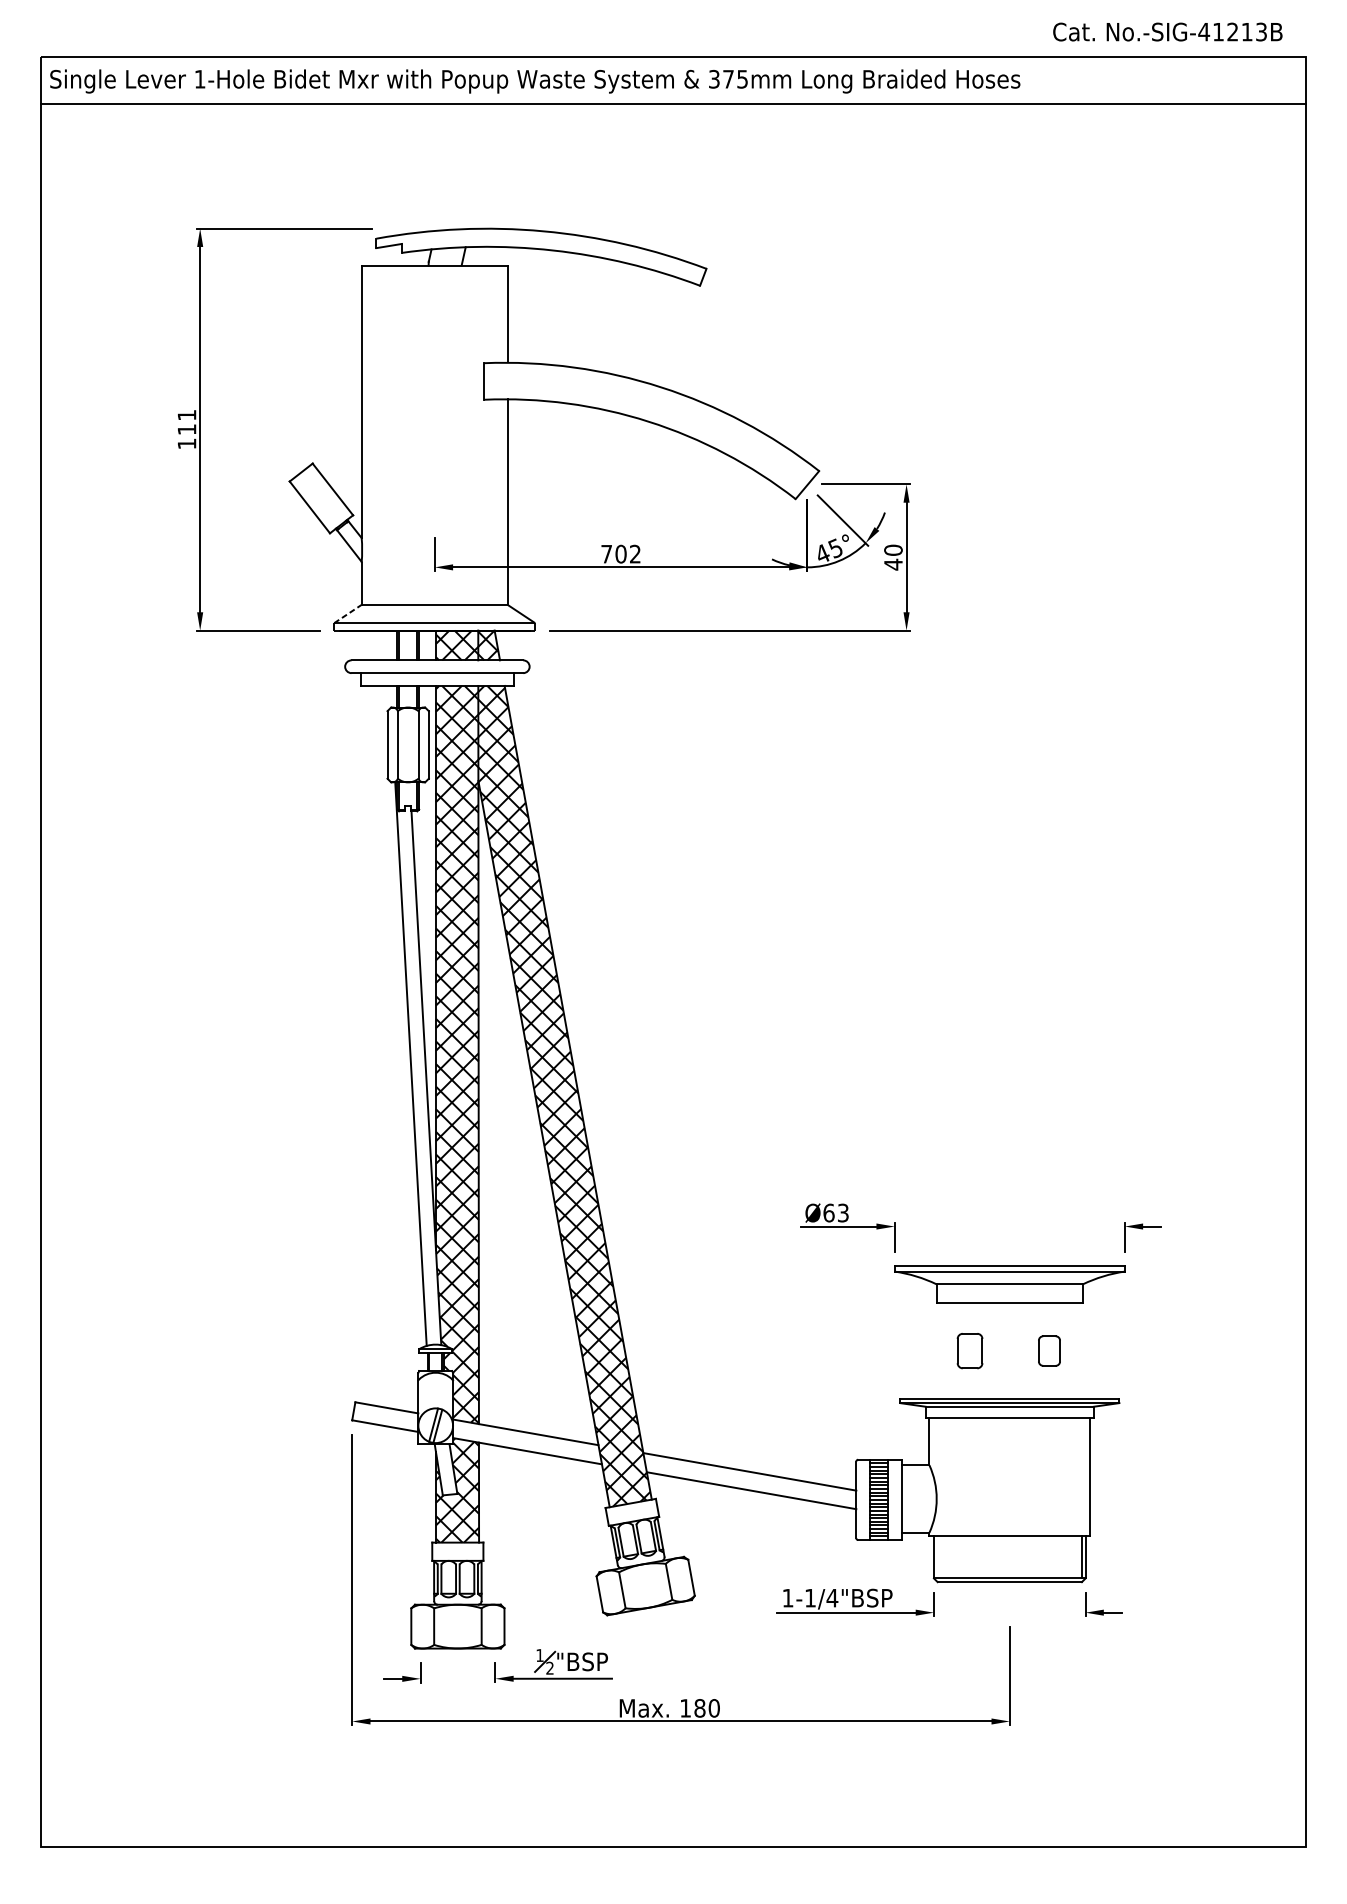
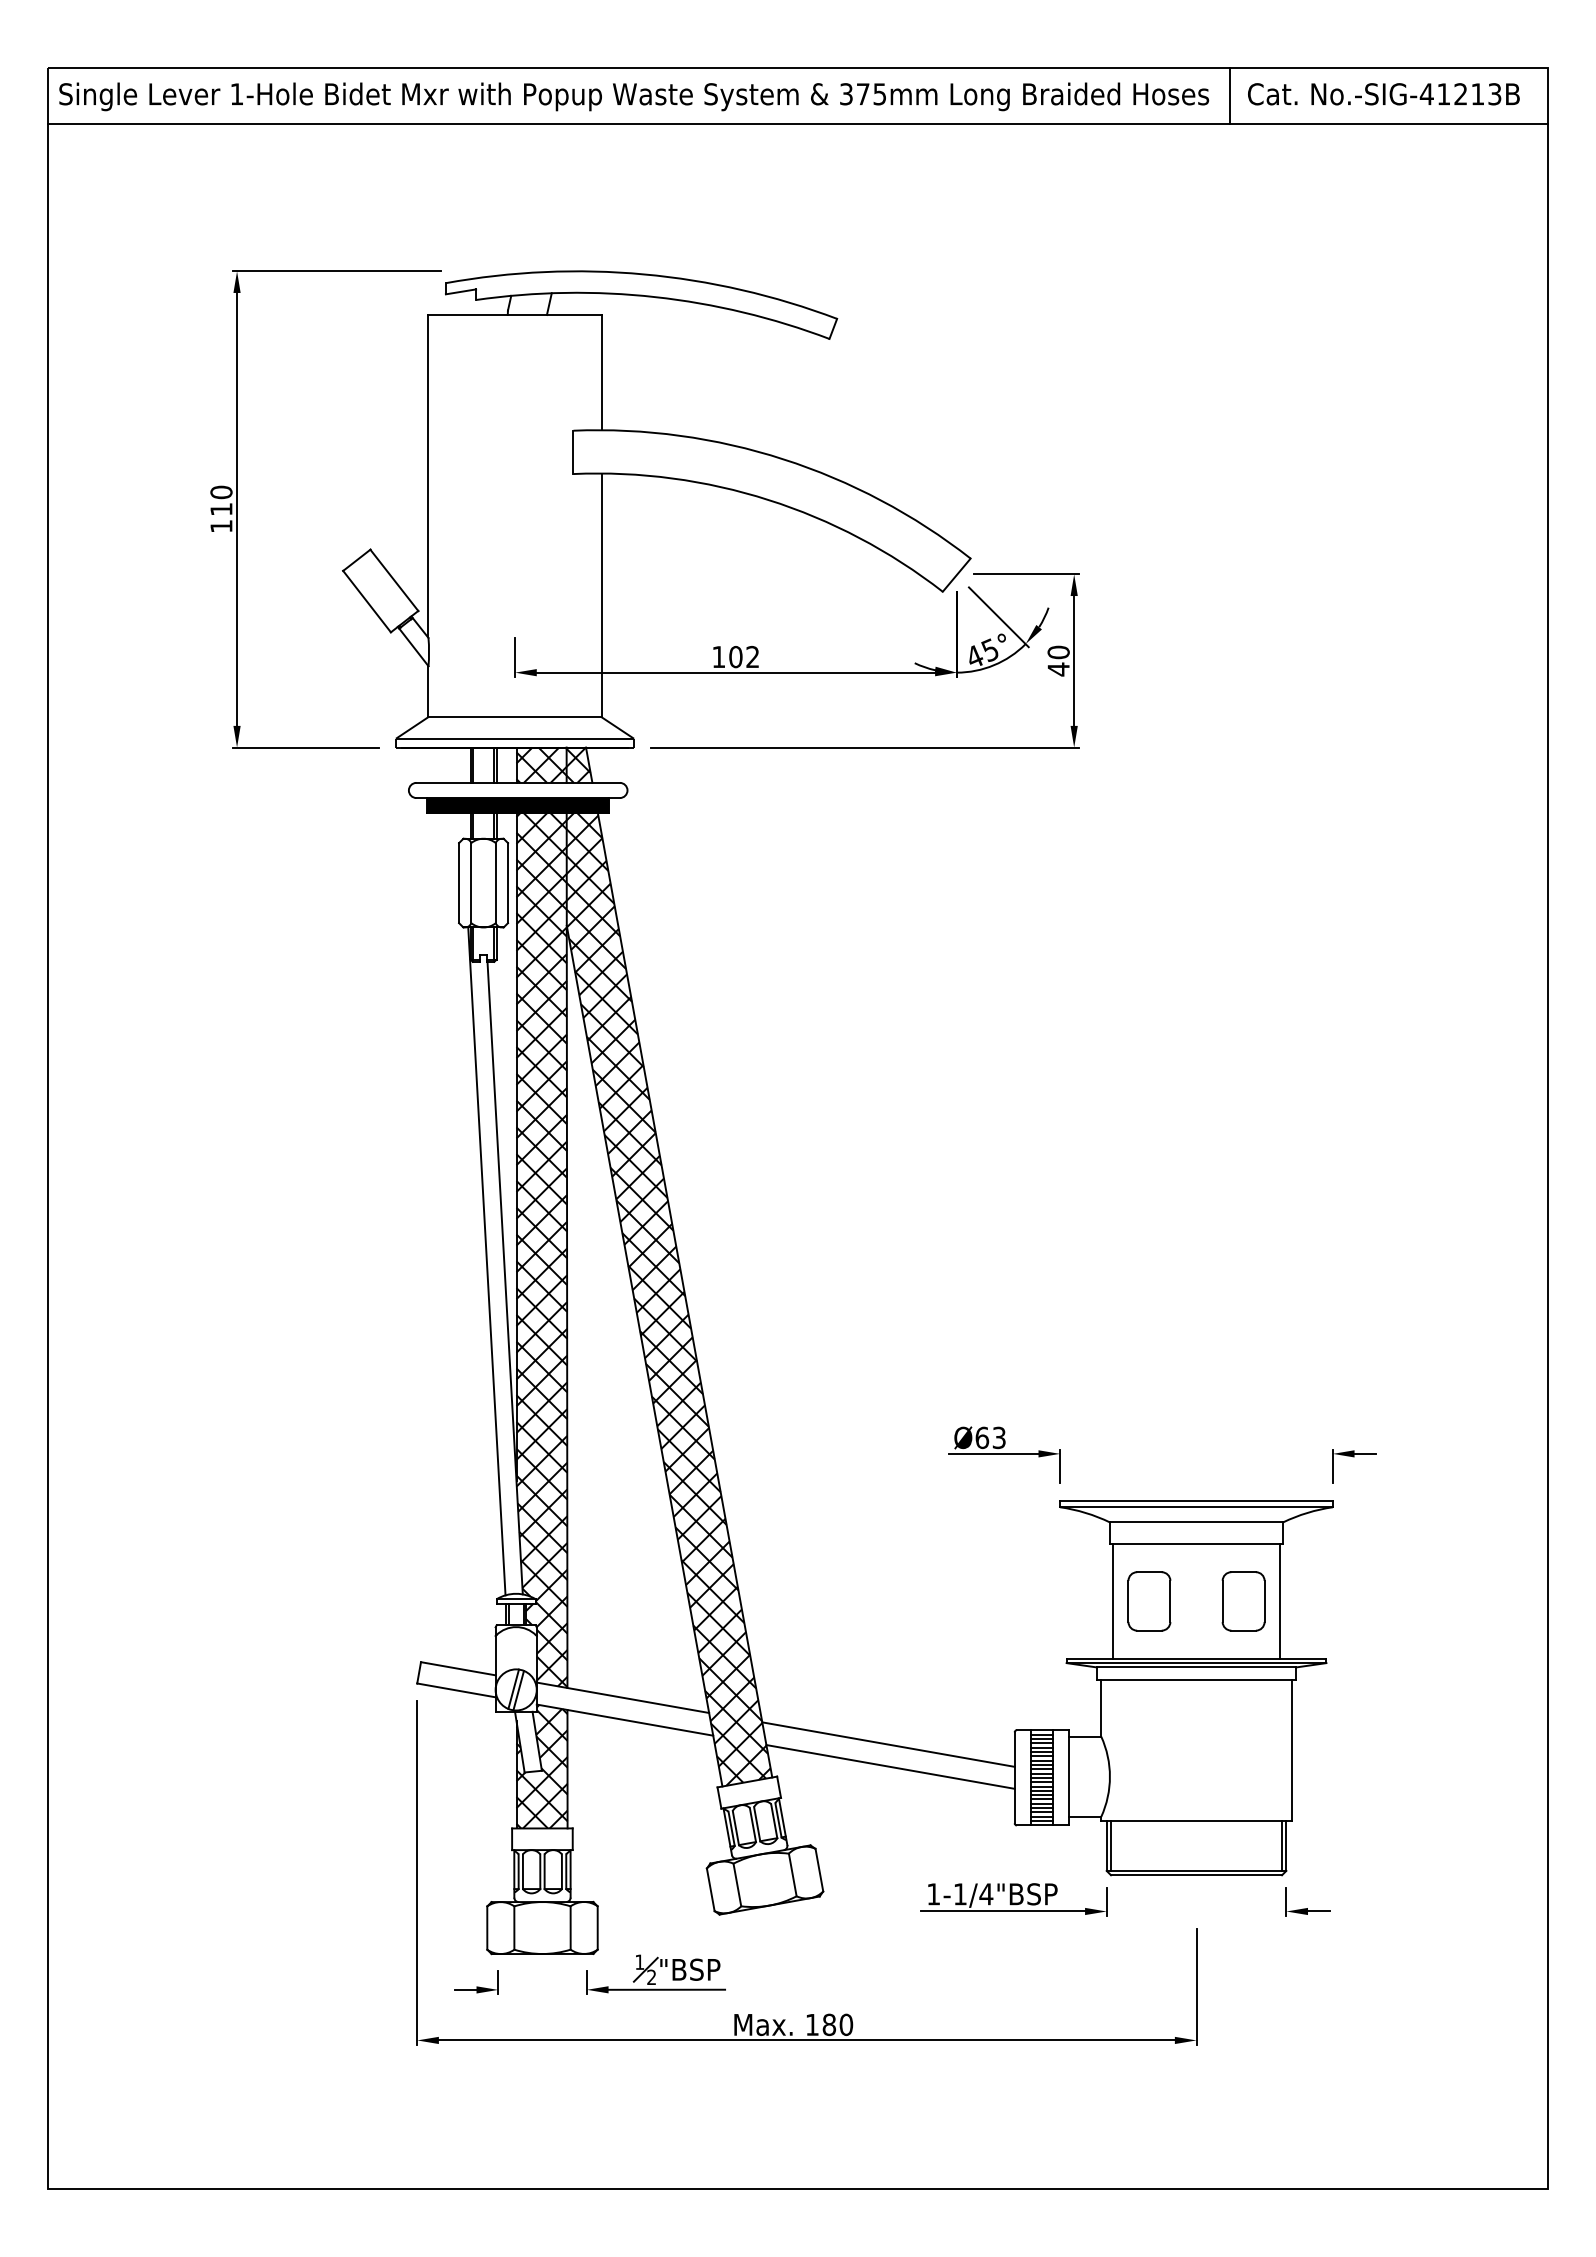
text: (1167, 32) -> (1383, 94), moved
line: (1037, 80) -> (1229, 95), added
text: (187, 415) -> (221, 492), 111 -> 110
text: (606, 553) -> (718, 656), 702 -> 102
line: (348, 613) -> (412, 727), dashed -> solid
hatch: (437, 679) -> (518, 805), added
line: (939, 1351) -> (1113, 1601), added
part: (970, 1351) -> (1149, 1601), size x1.43
part: (1049, 1351) -> (1243, 1601), size x1.67
line: (1079, 1351) -> (1279, 1601), added
line: (937, 1557) -> (1110, 1845), added

